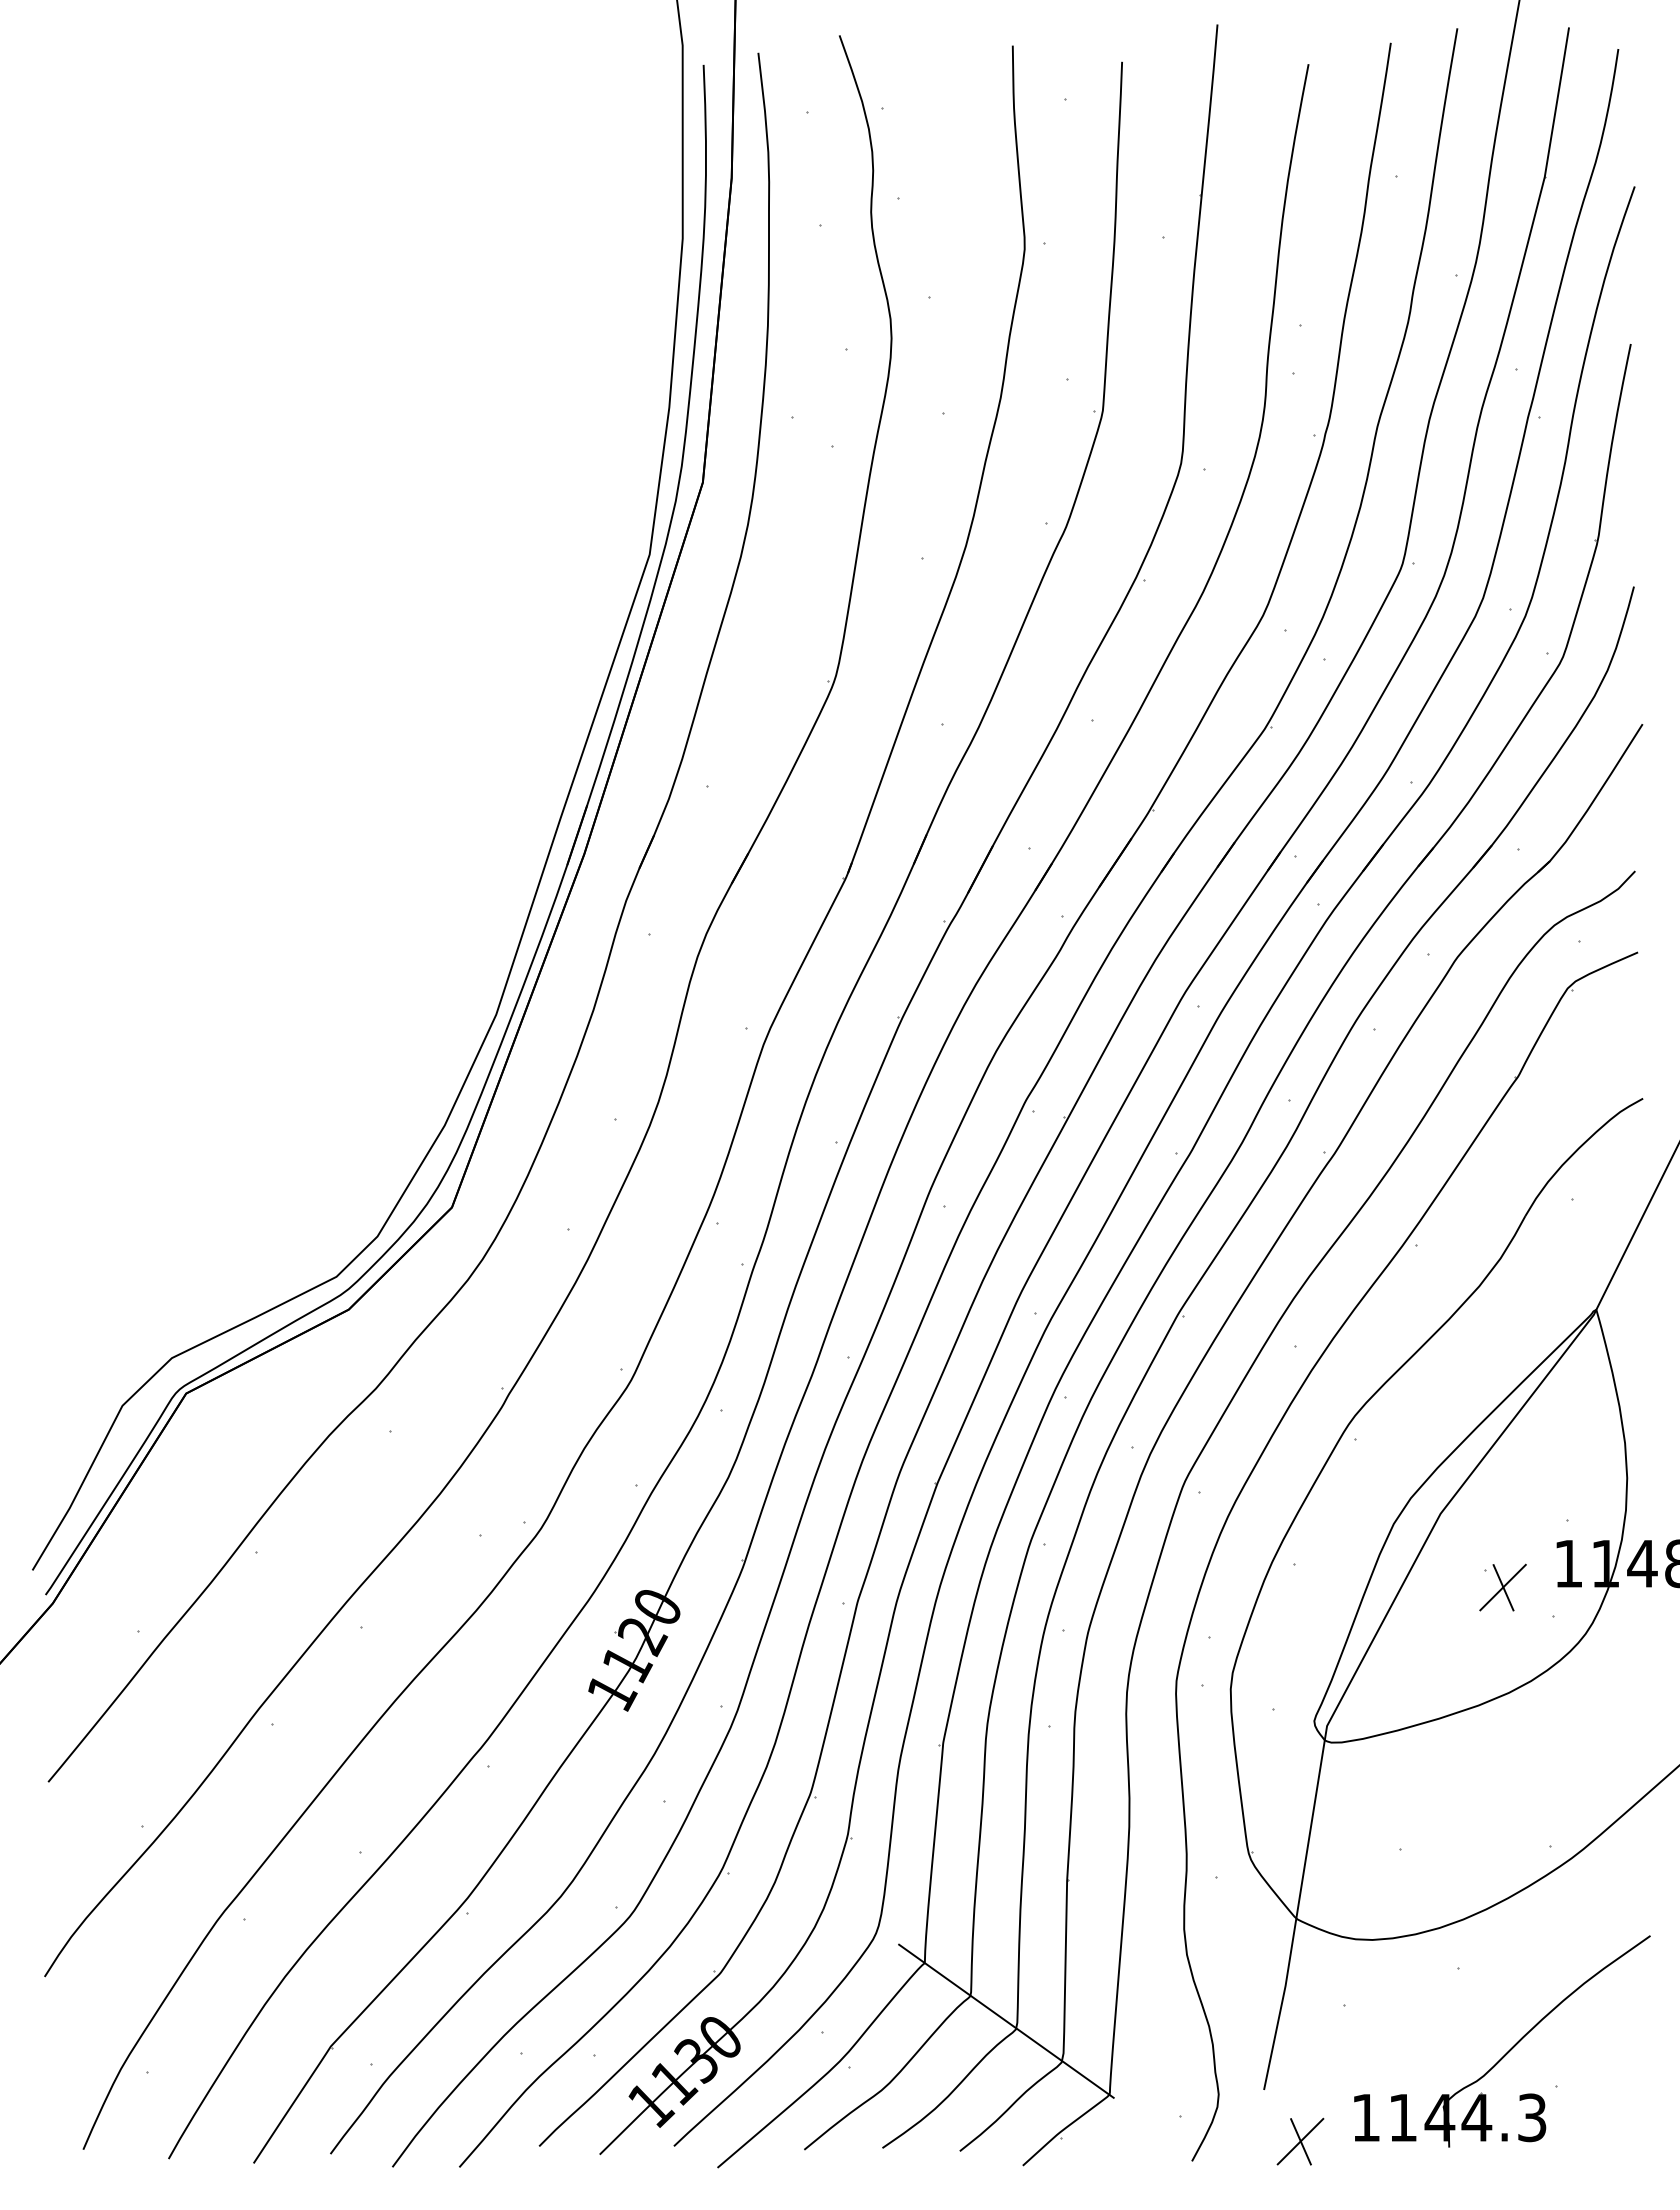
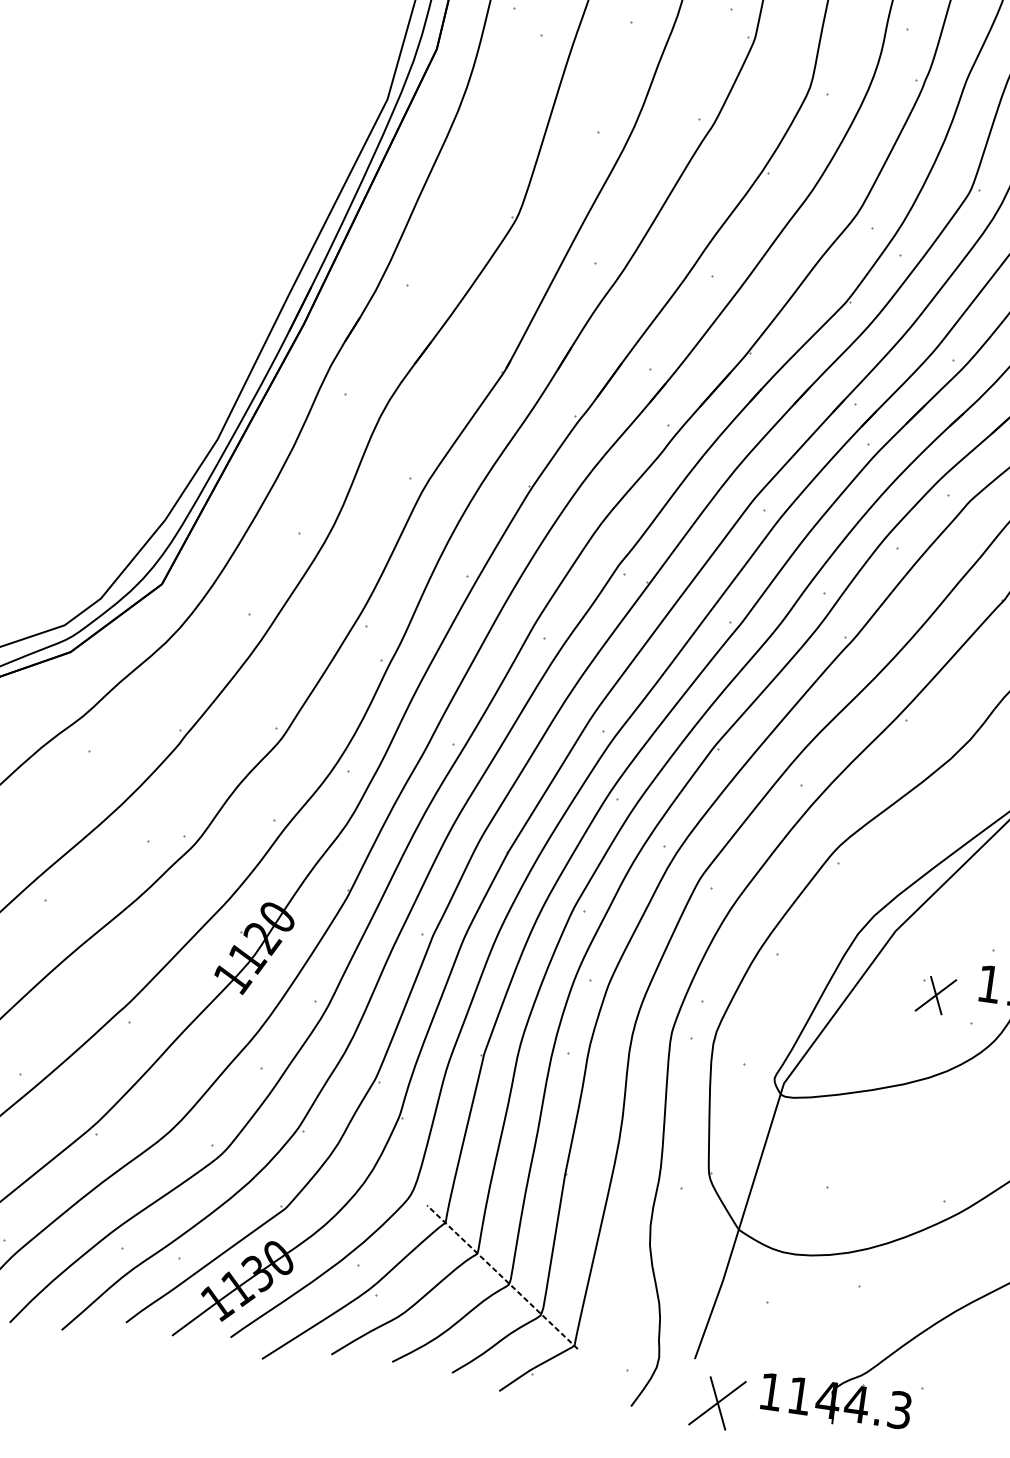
line: (1006, 2021) -> (502, 1277), solid -> dashed
part: (1300, 2141) -> (717, 1403), size x1.4

